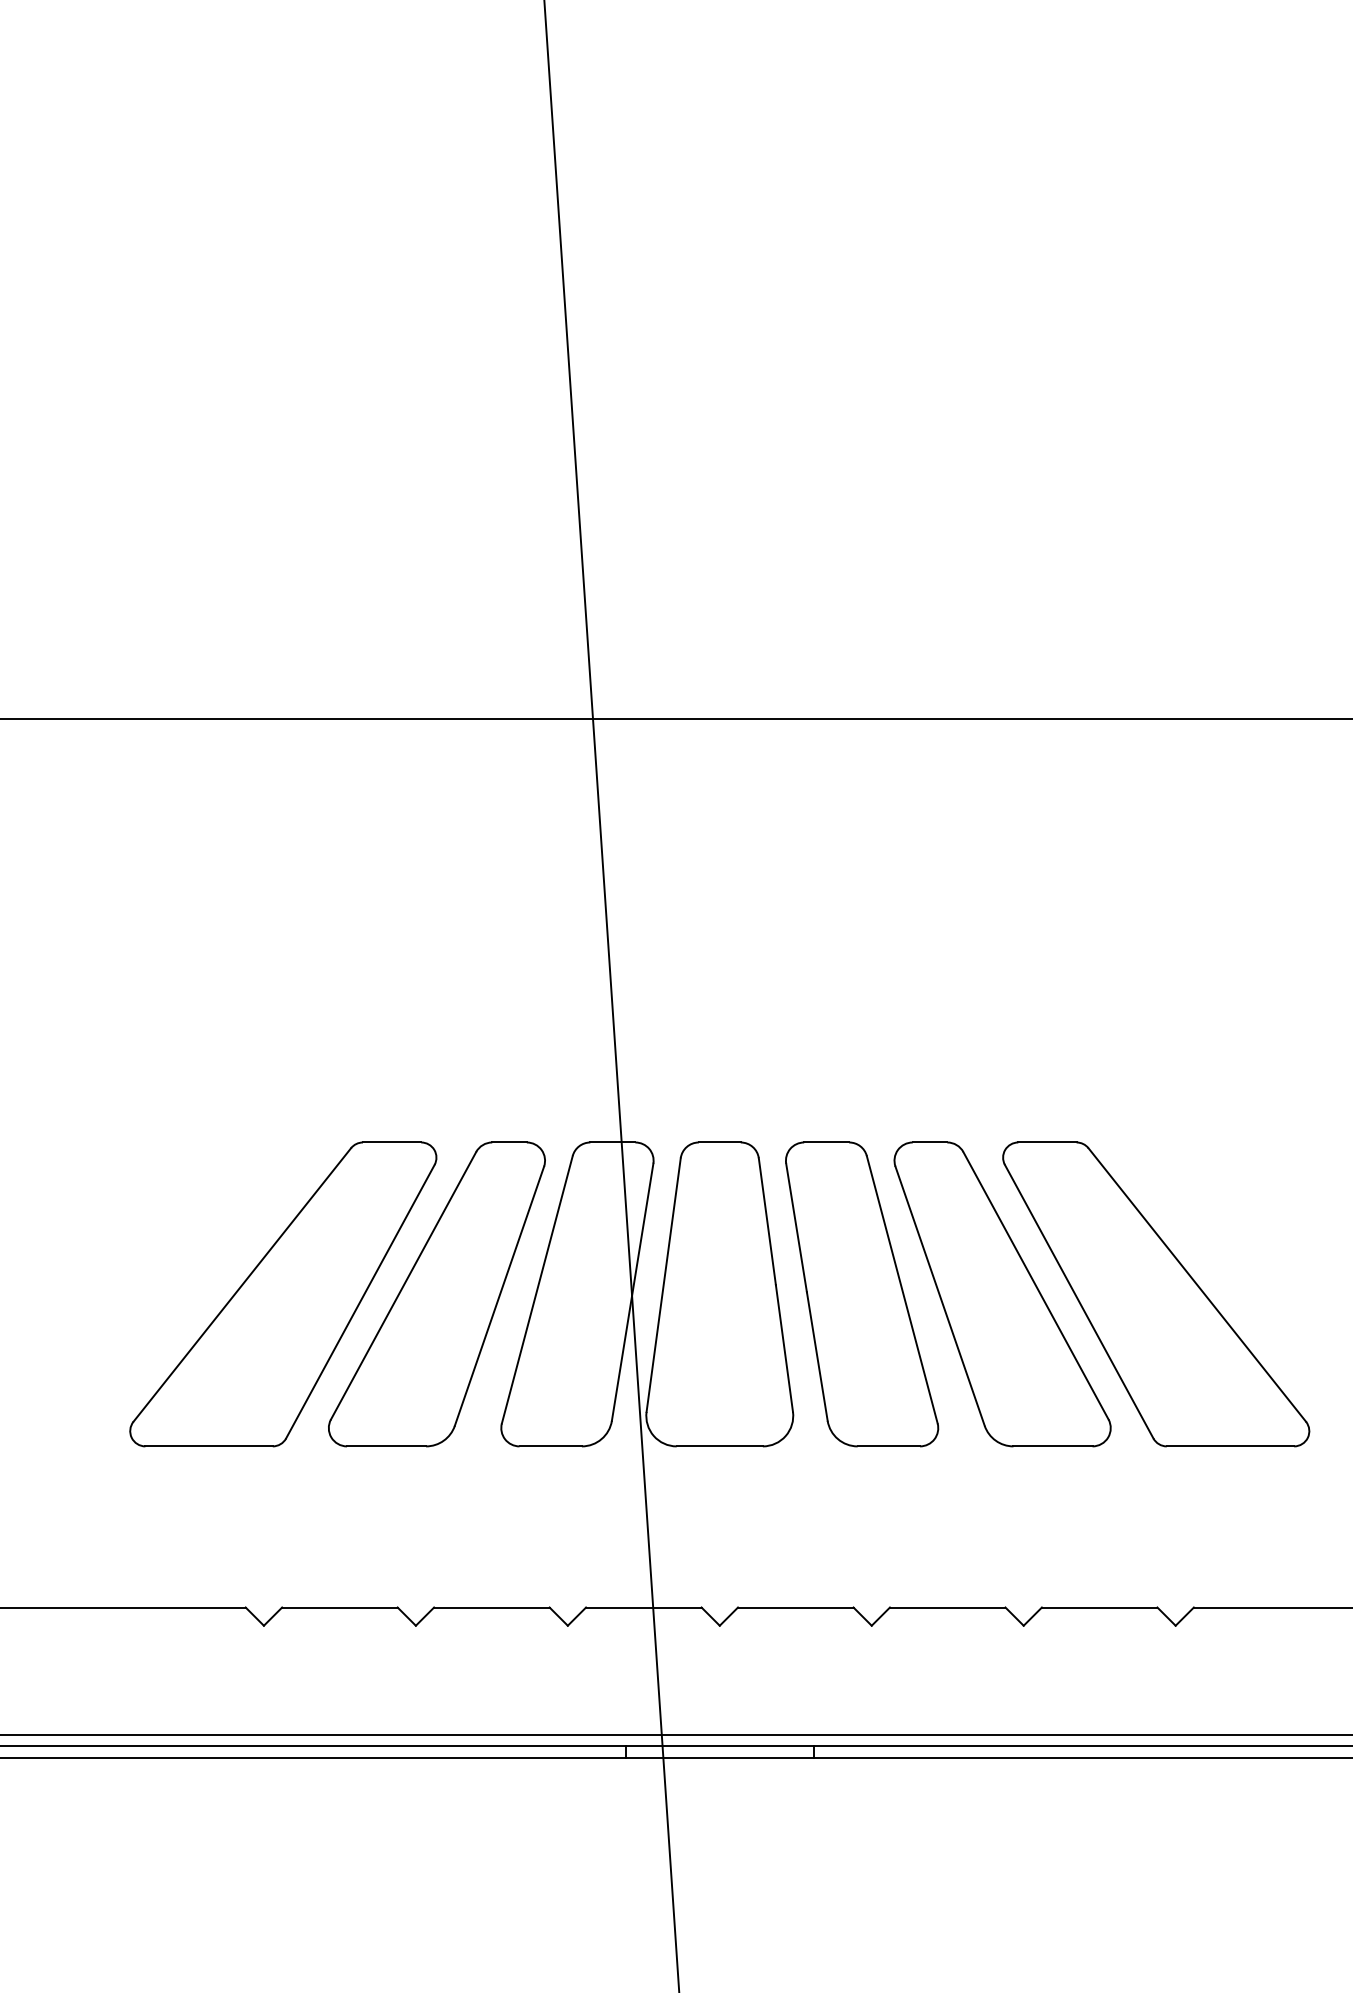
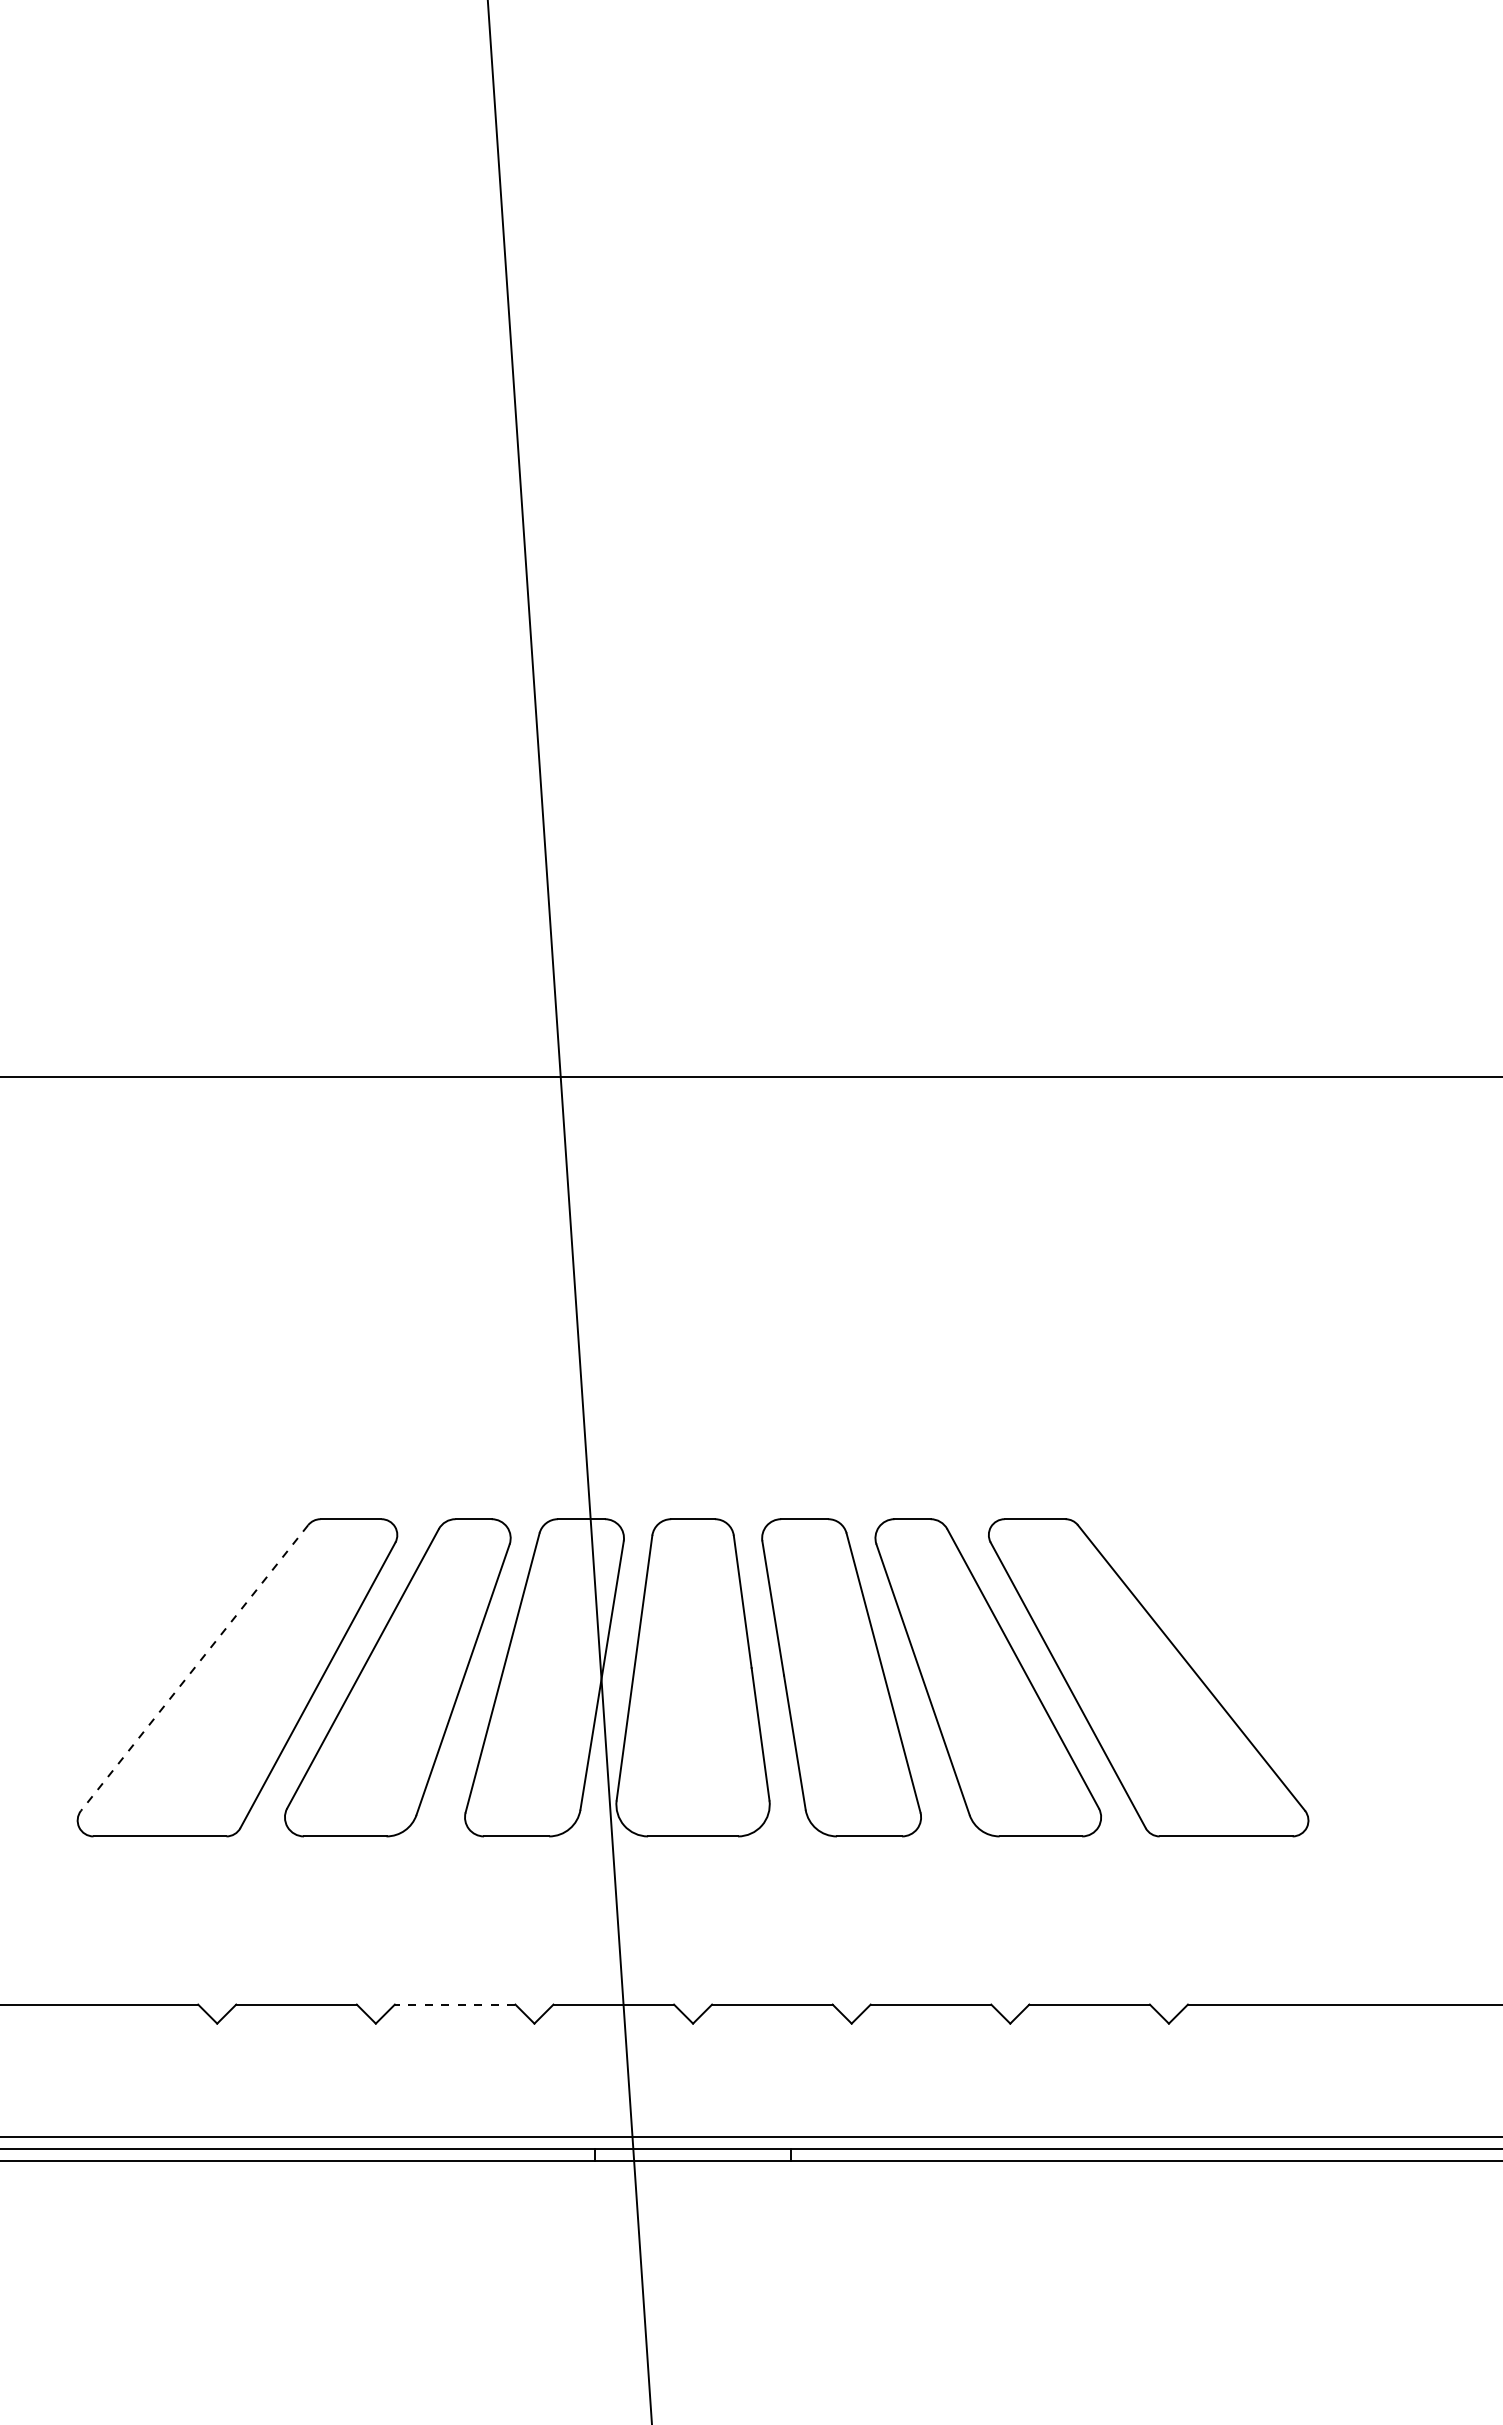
line: (242, 1285) -> (194, 1668), solid -> dashed
line: (491, 1607) -> (454, 2004), solid -> dashed

